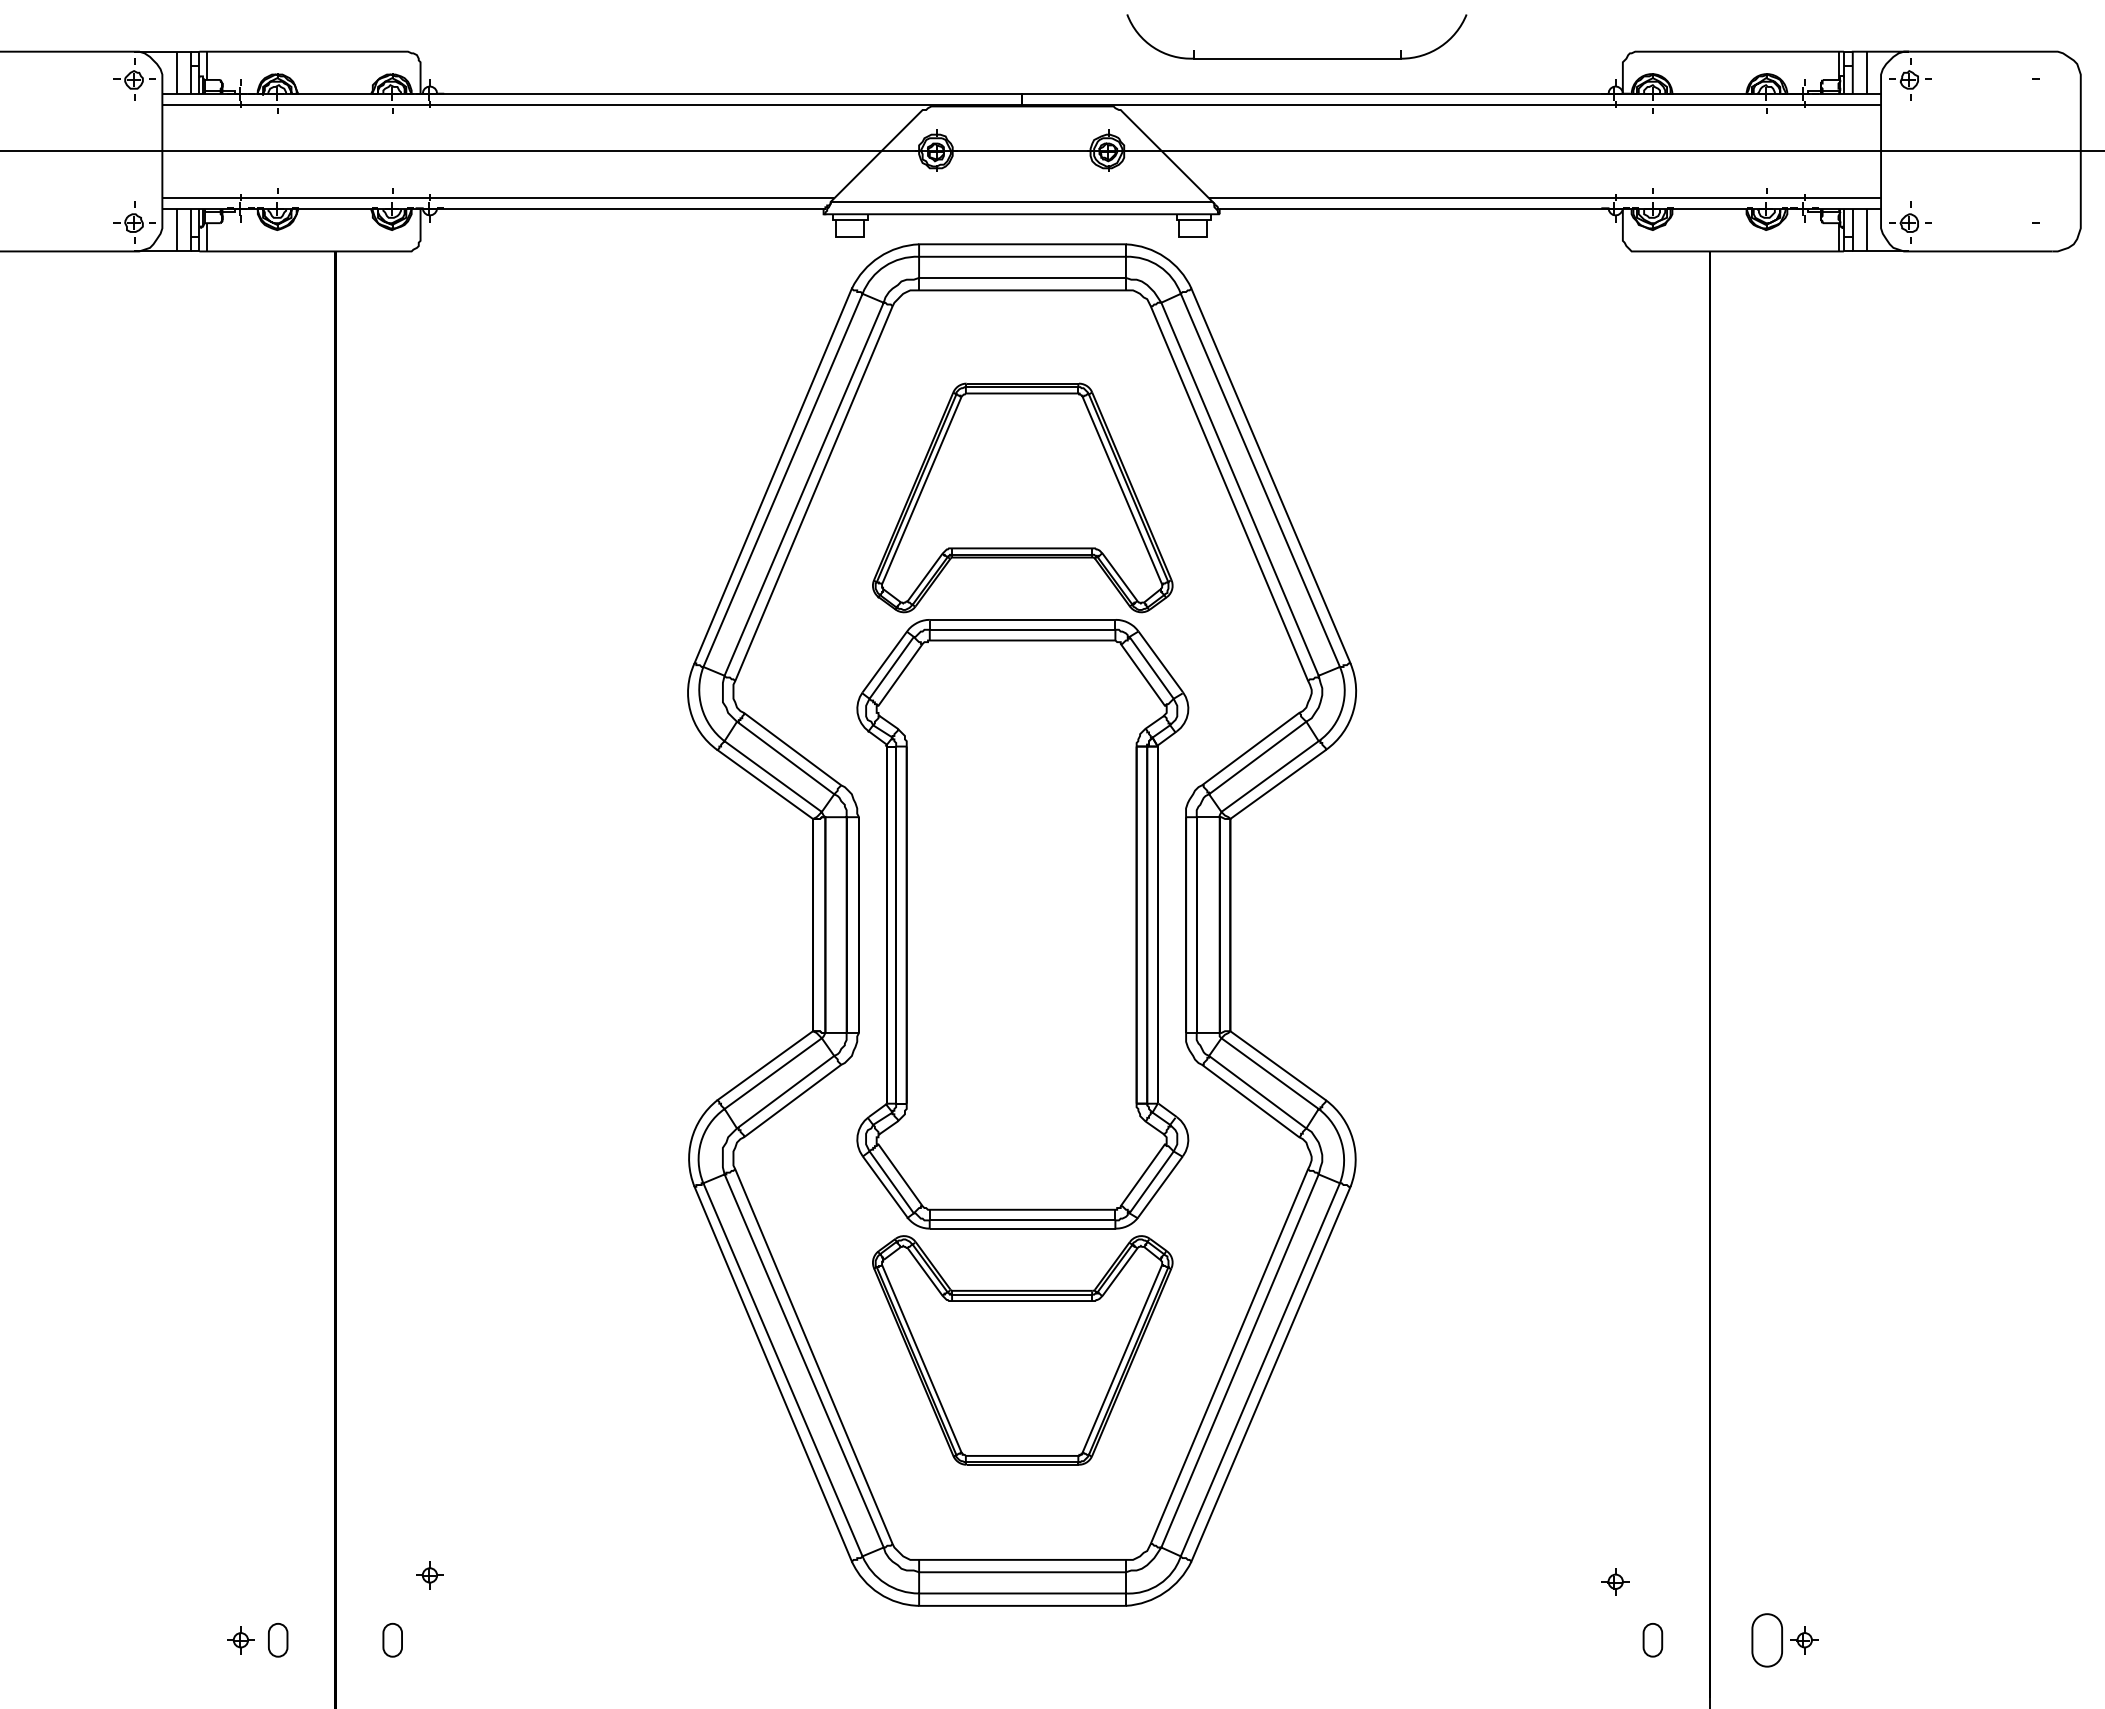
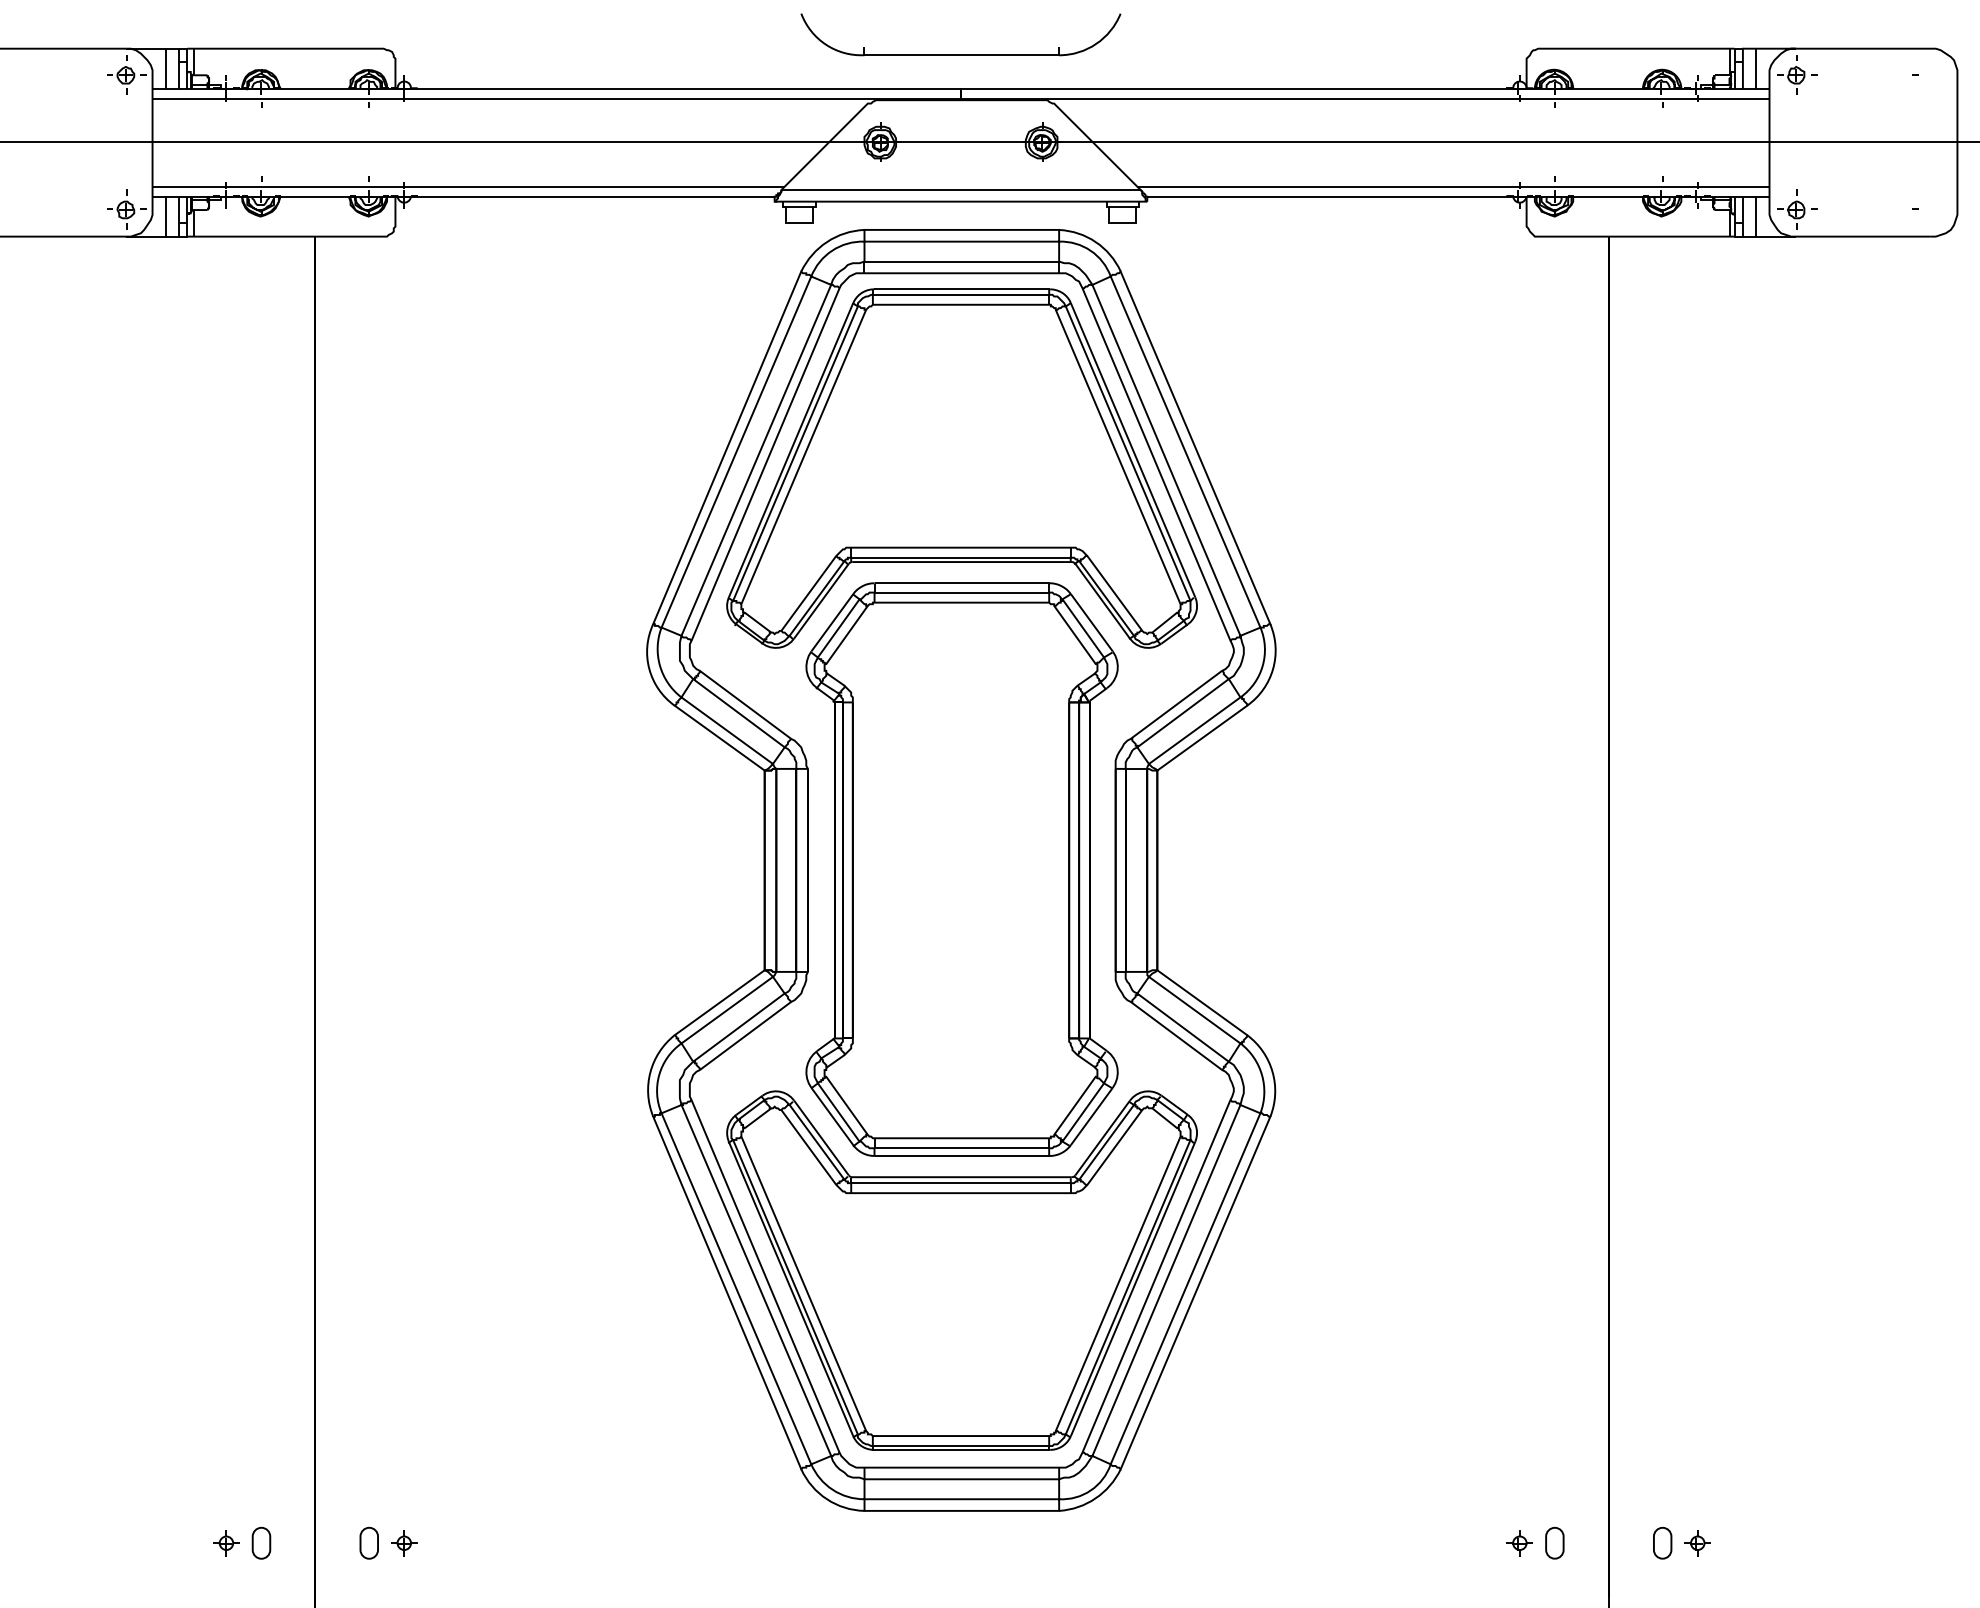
part: (1296, 57) -> (960, 54), moved
part: (1022, 497) -> (961, 468), size x1.67
part: (1022, 1350) -> (961, 1270), size x1.67
part: (430, 1575) -> (404, 1543), moved
part: (1615, 1582) -> (1519, 1543), moved
part: (1767, 1639) -> (1662, 1542), size x0.62

